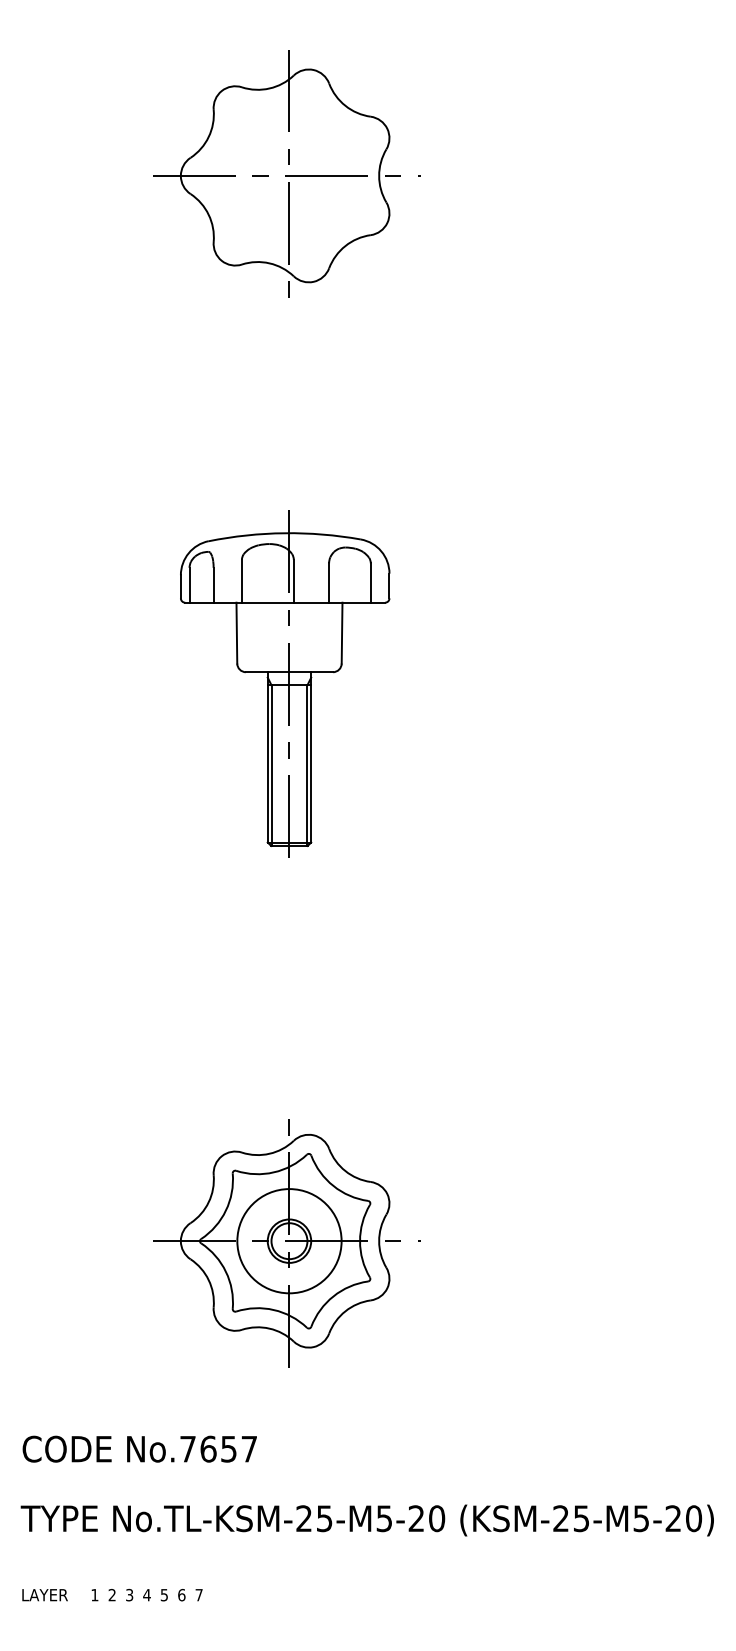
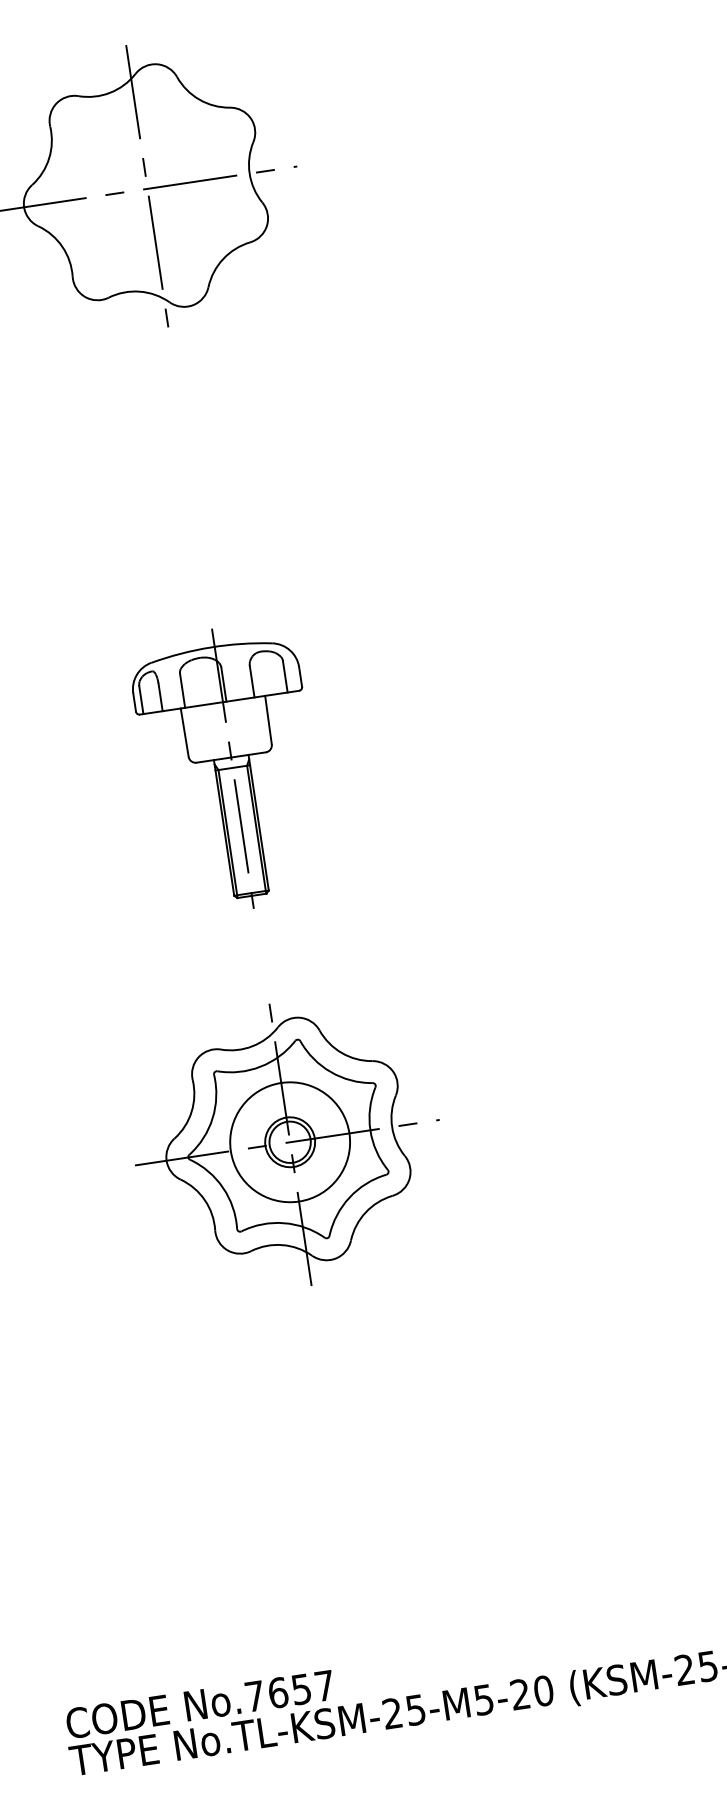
part: (285, 683) -> (229, 766), size x0.7
part: (286, 1243) -> (287, 1145), moved
text: (139, 1448) -> (199, 1703), moved

